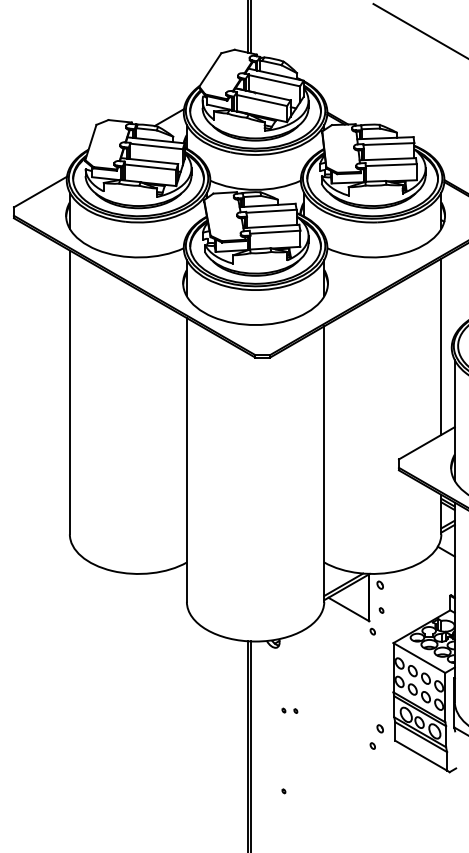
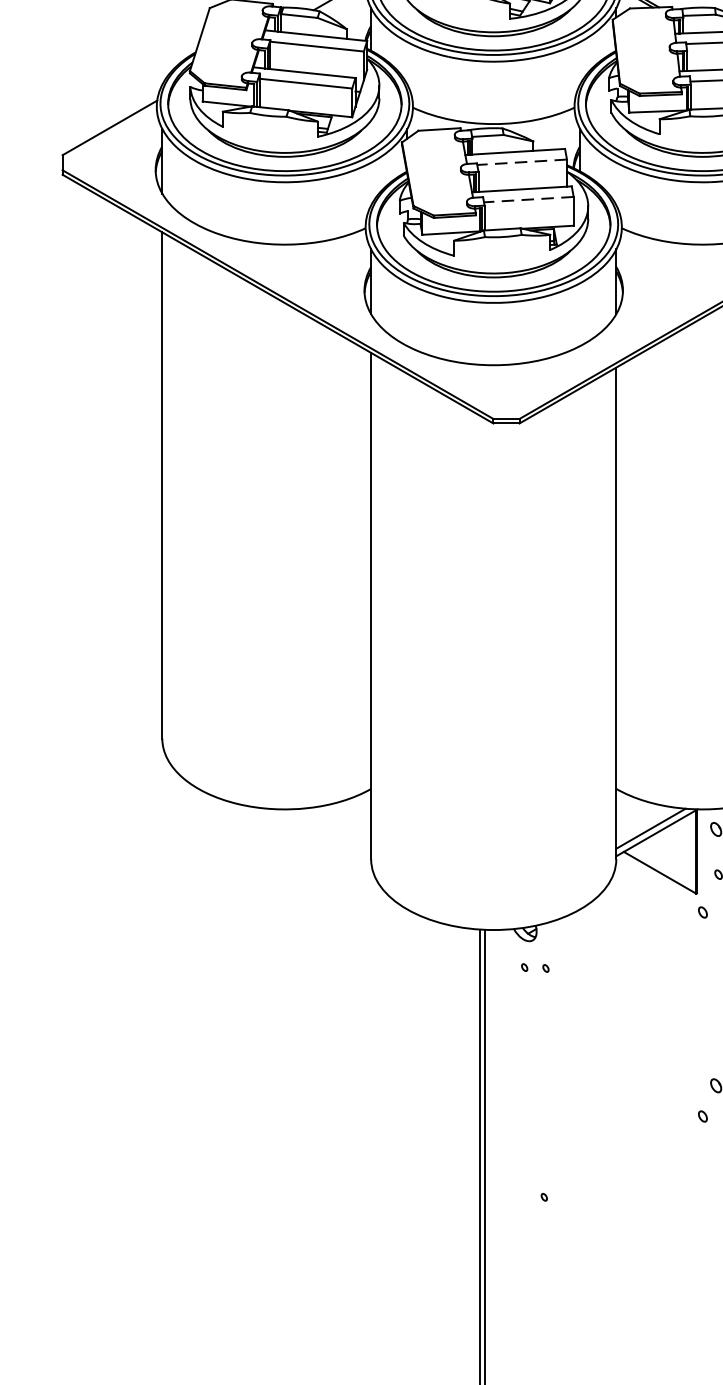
line: (271, 211) -> (522, 162), solid -> dashed
line: (274, 232) -> (527, 200), solid -> dashed
part: (289, 710) -> (534, 967), moved

